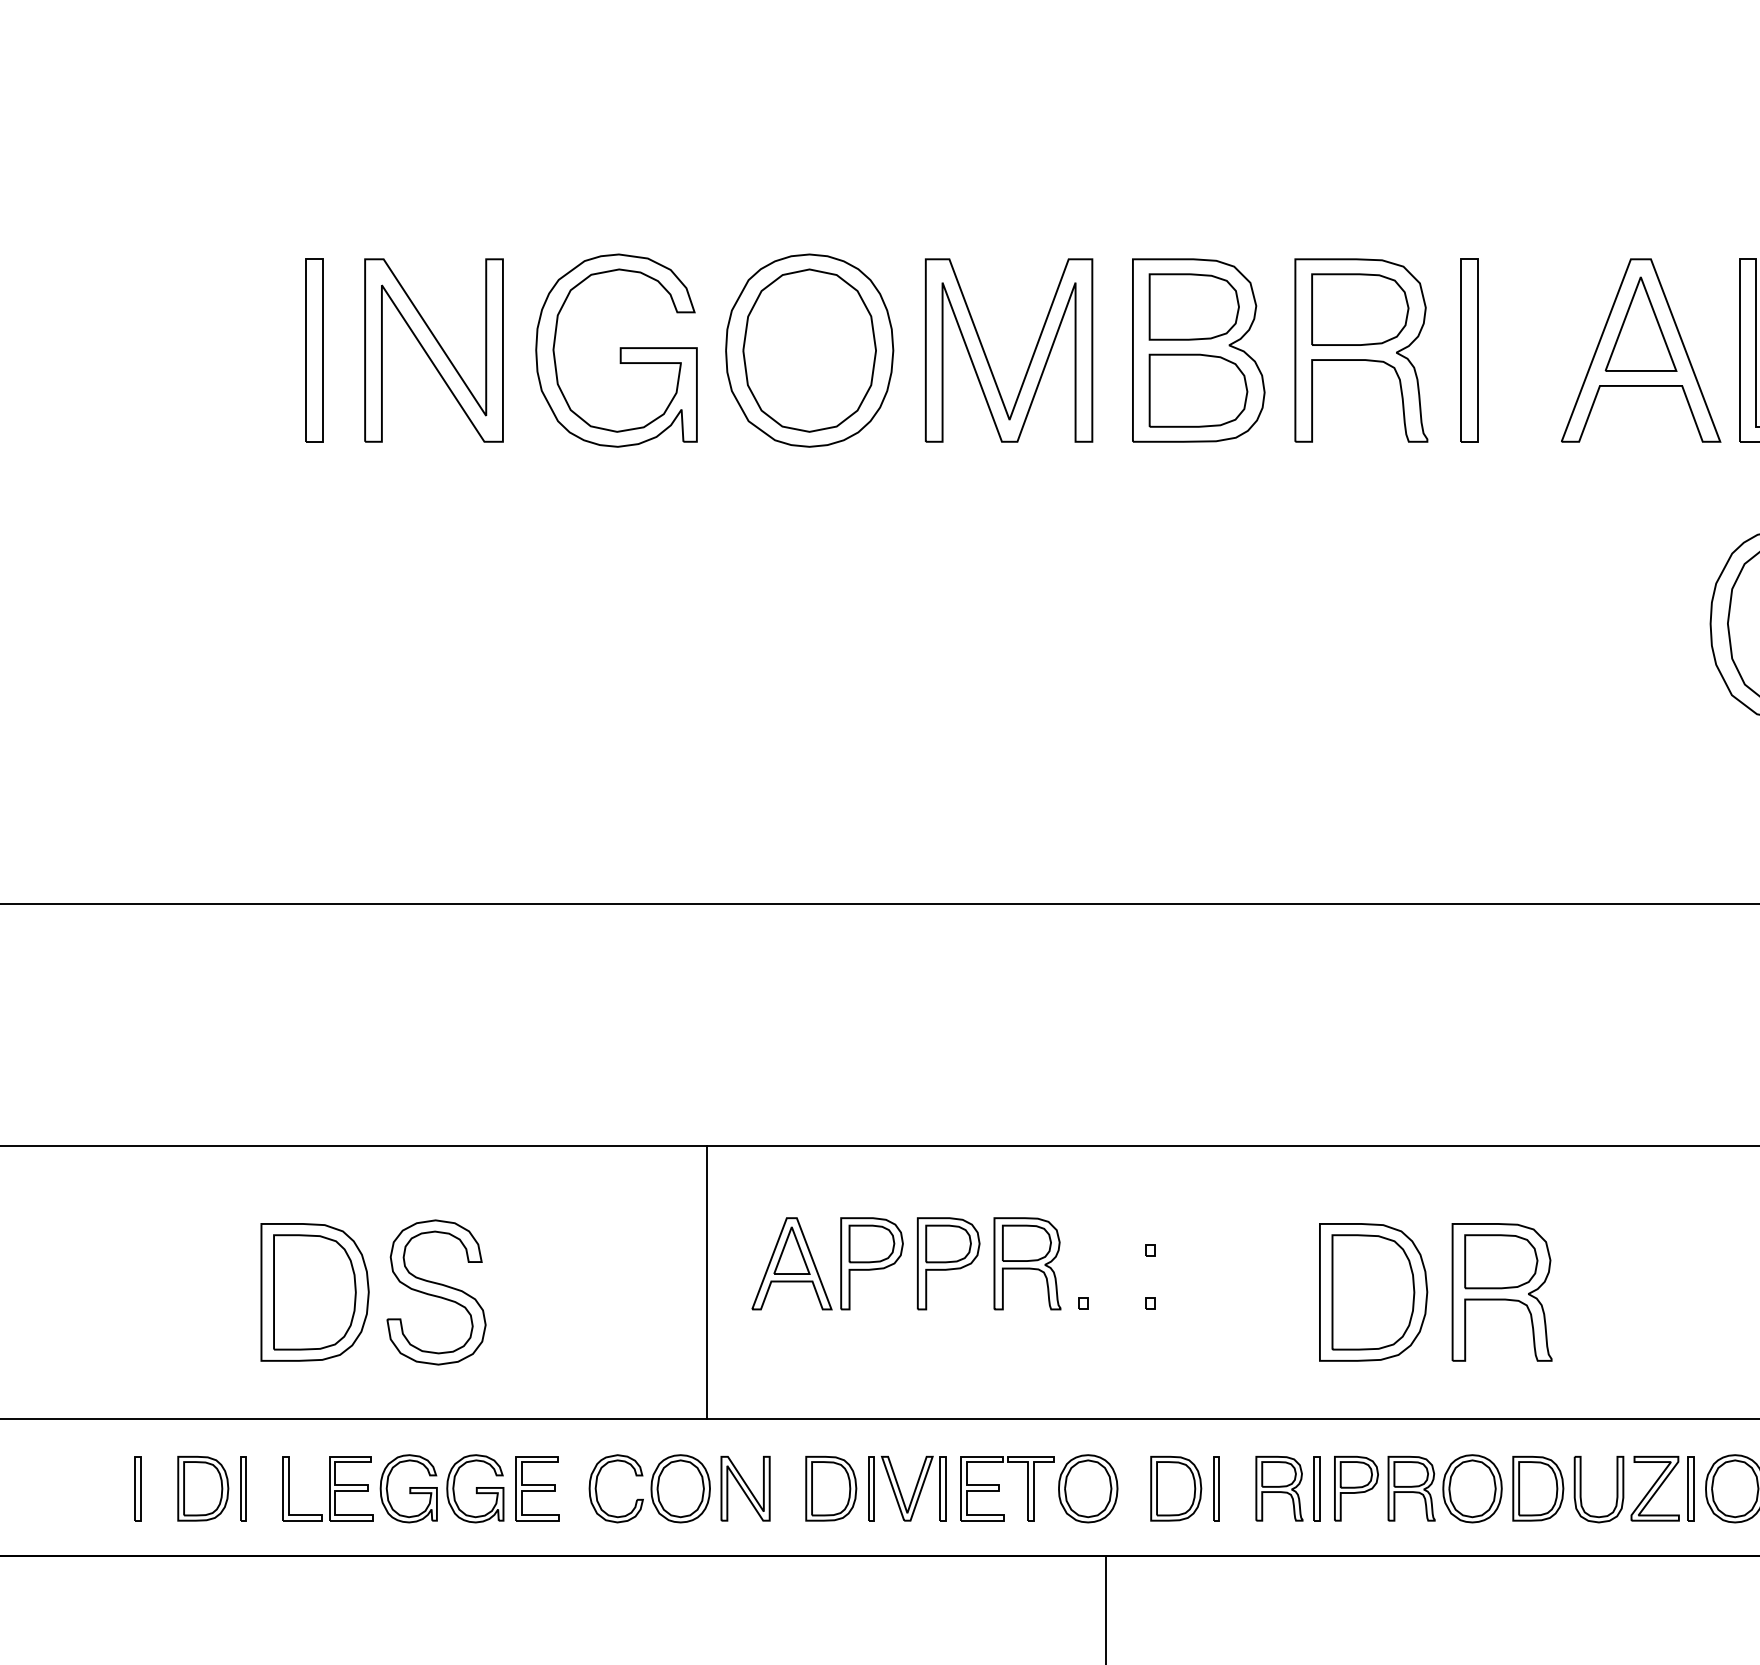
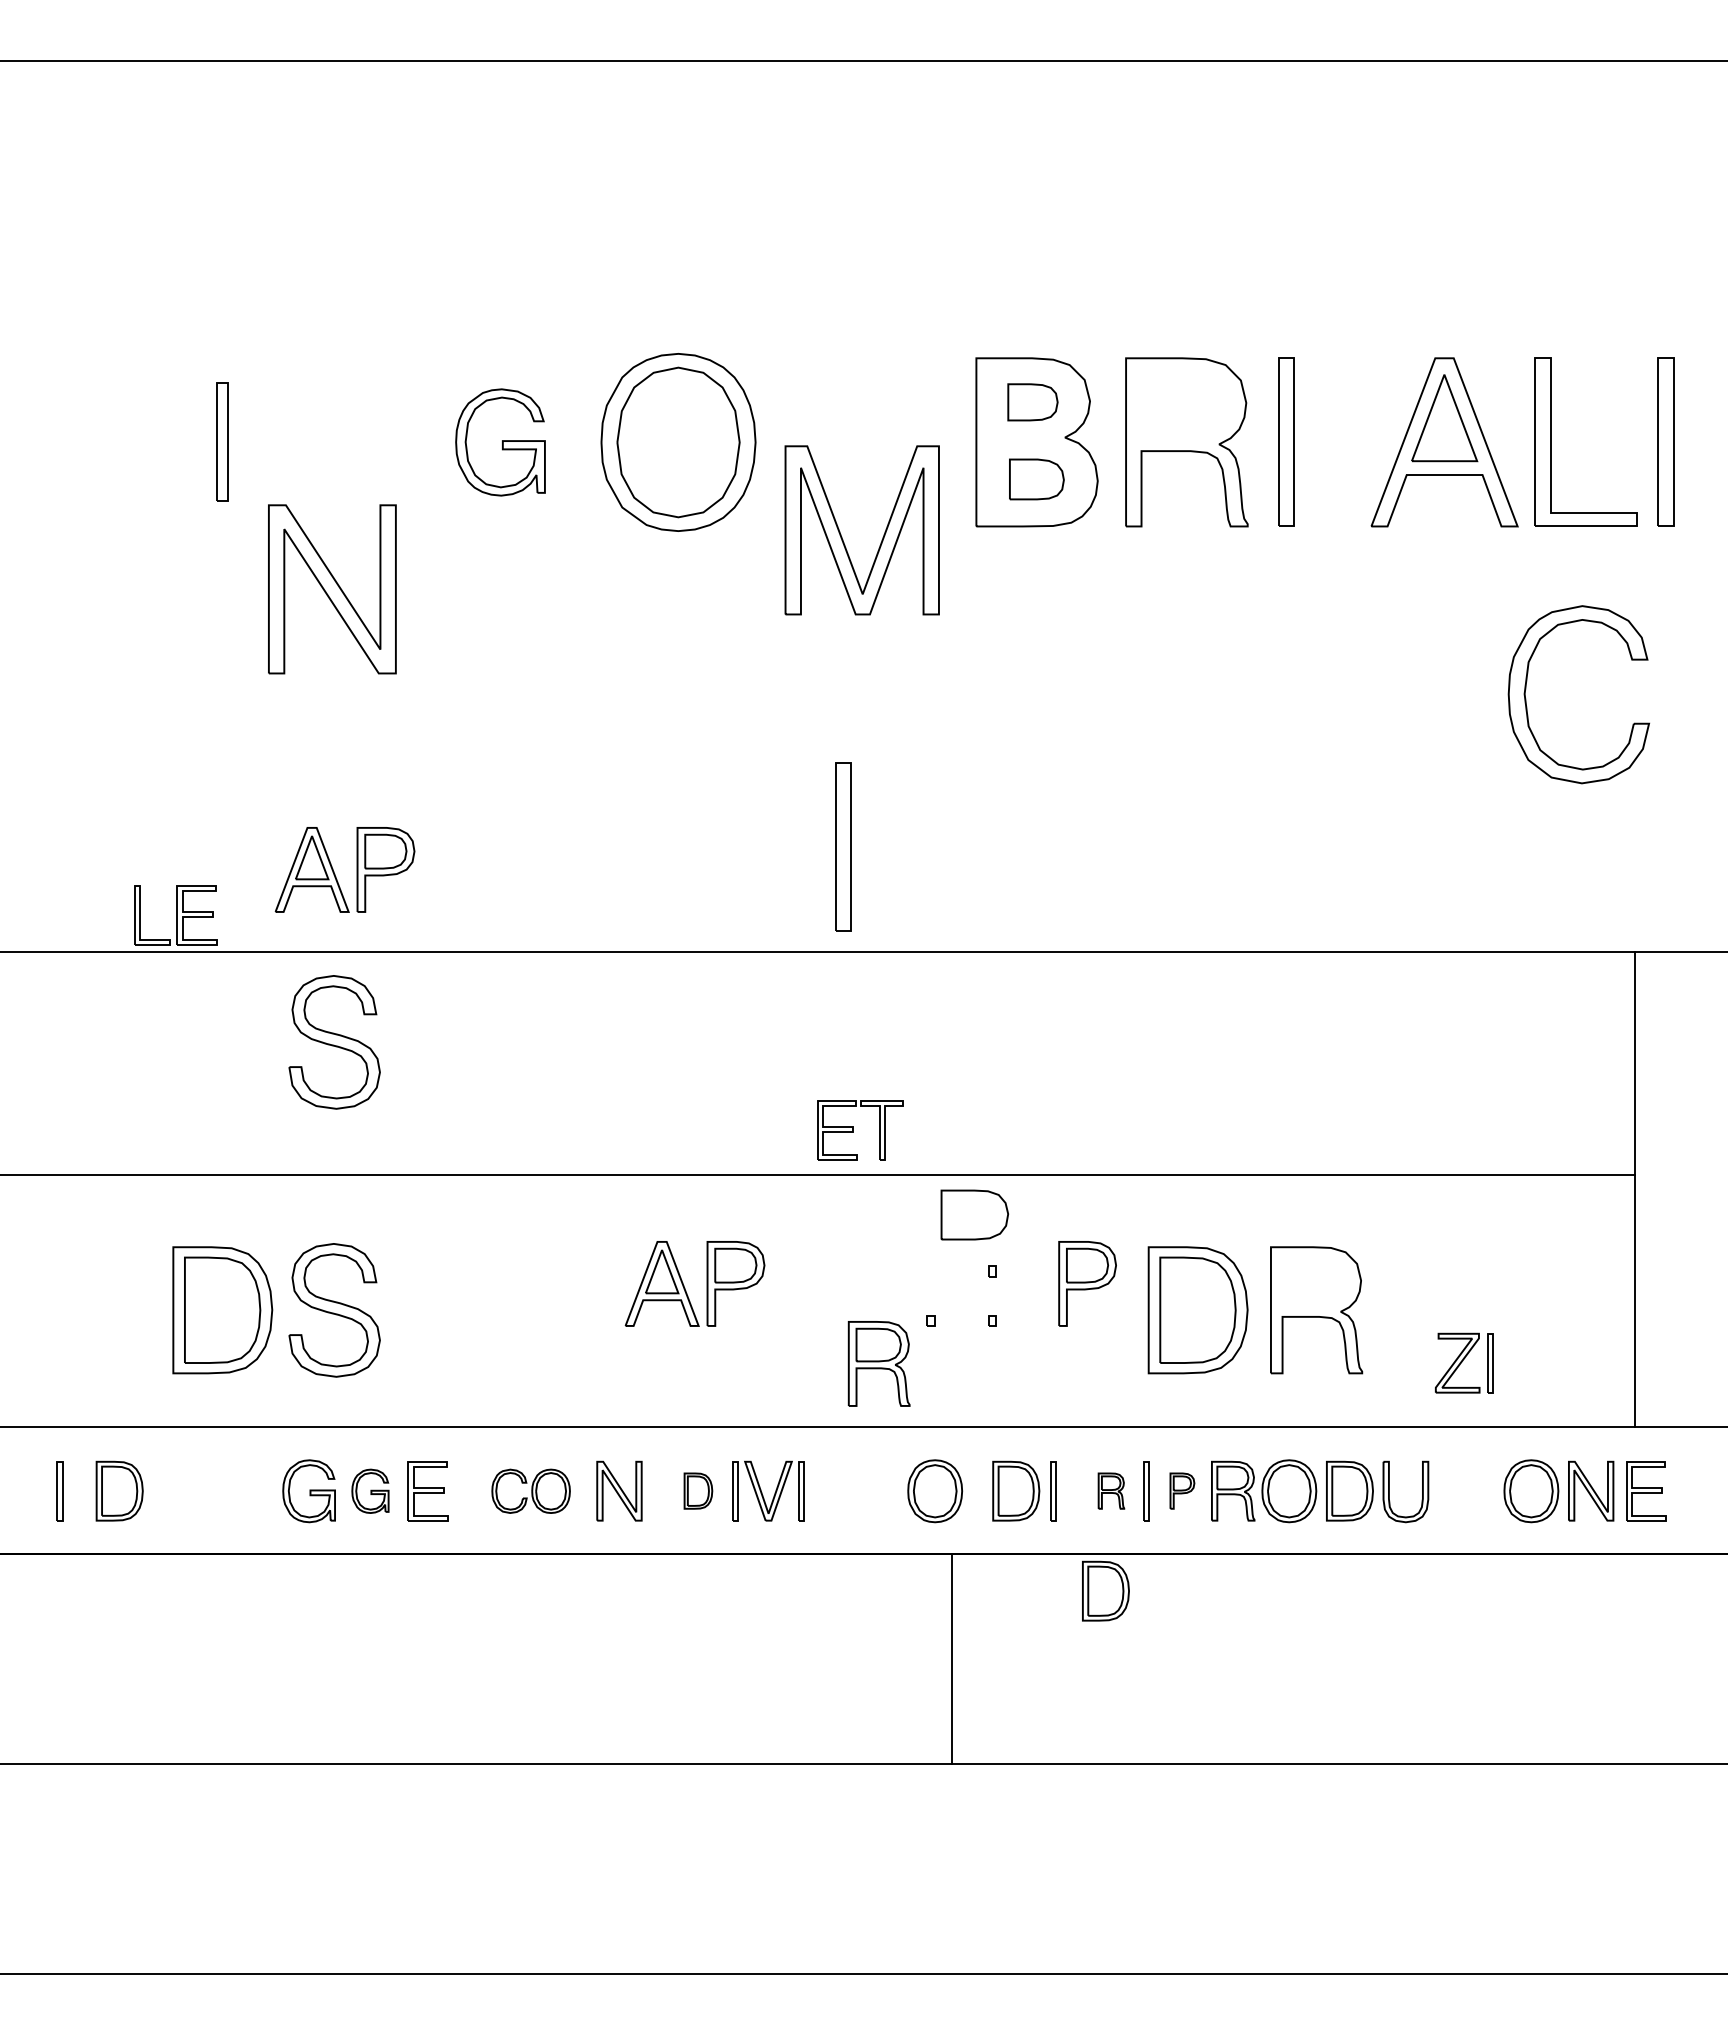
part: (1193, 307) -> (1032, 402), size x0.6
part: (1359, 309) -> (1185, 404), removed
part: (314, 349) -> (222, 441), size x0.7
part: (434, 350) -> (332, 589), moved
part: (616, 350) -> (500, 442), size x0.6
part: (988, 360) -> (843, 539), moved
part: (1198, 390) -> (1036, 479), size x0.6
part: (988, 789) -> (843, 846), added
part: (436, 816) -> (334, 871), added
part: (436, 1001) -> (334, 1042), added
part: (1500, 1261) -> (974, 1214), moved
part: (948, 1263) -> (1087, 1283), moved
part: (1026, 1263) -> (878, 1363), moved
line: (707, 1282) -> (584, 1301), removed
part: (831, 1487) -> (698, 1490), size x0.6
part: (1279, 1487) -> (1111, 1490), size x0.6
part: (1356, 1487) -> (1182, 1490), size x0.6
part: (1662, 1487) -> (1464, 1362), moved
part: (243, 1489) -> (156, 1491), removed
part: (327, 1489) -> (175, 915), moved
part: (475, 1489) -> (370, 1491), size x0.7
part: (649, 1489) -> (530, 1491), size x0.7
part: (999, 1489) -> (853, 1130), moved
part: (1273, 1596) -> (1105, 1590), added

